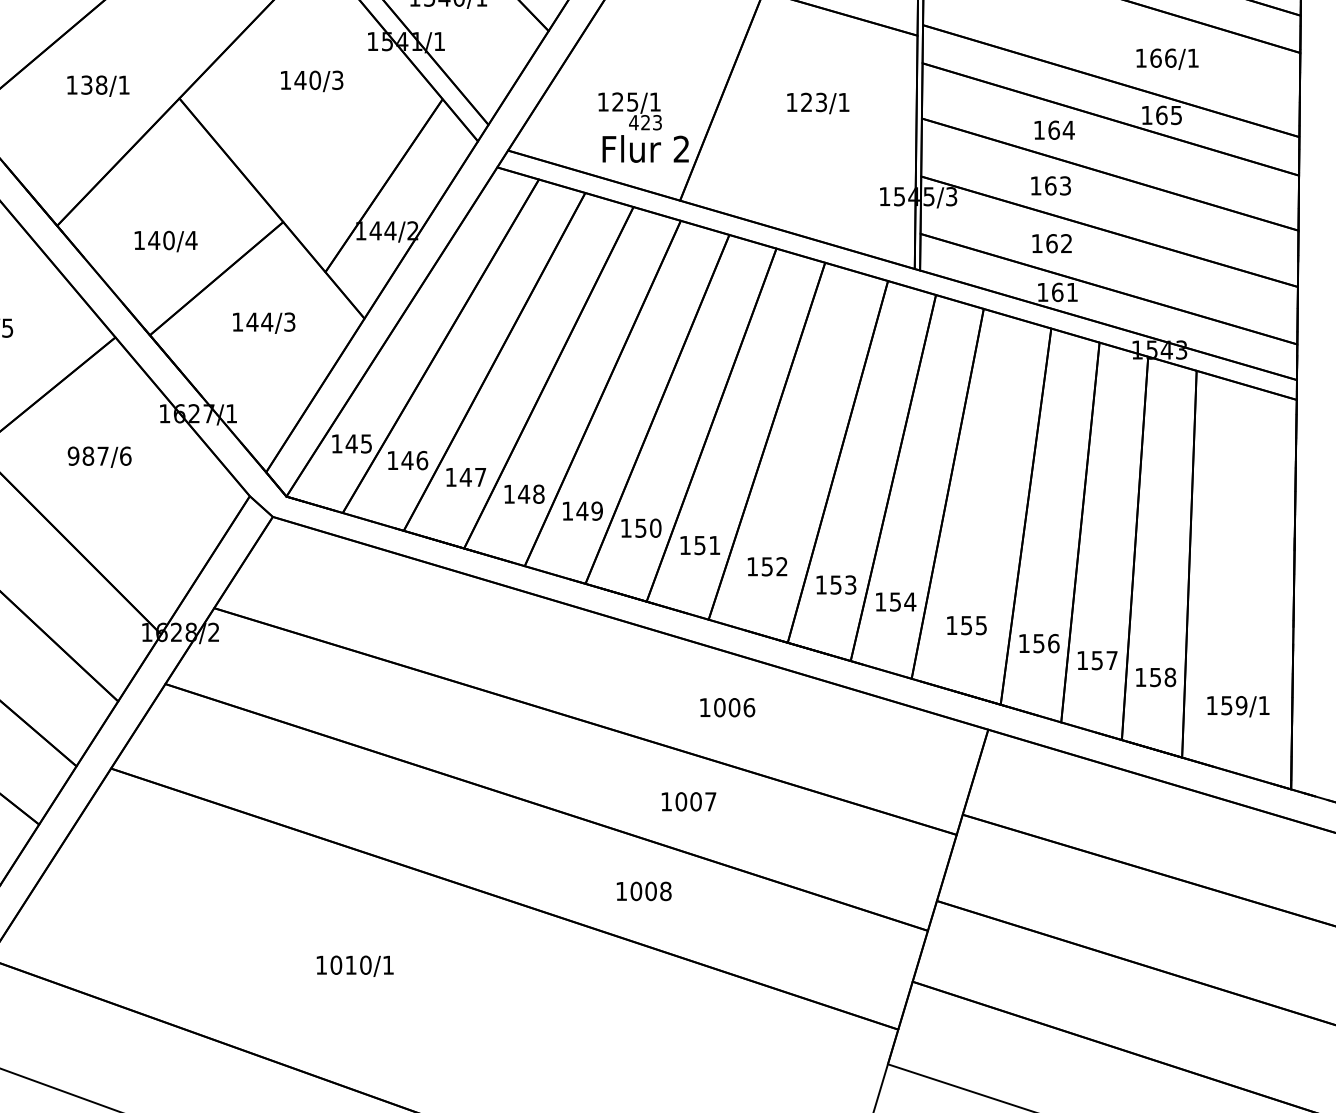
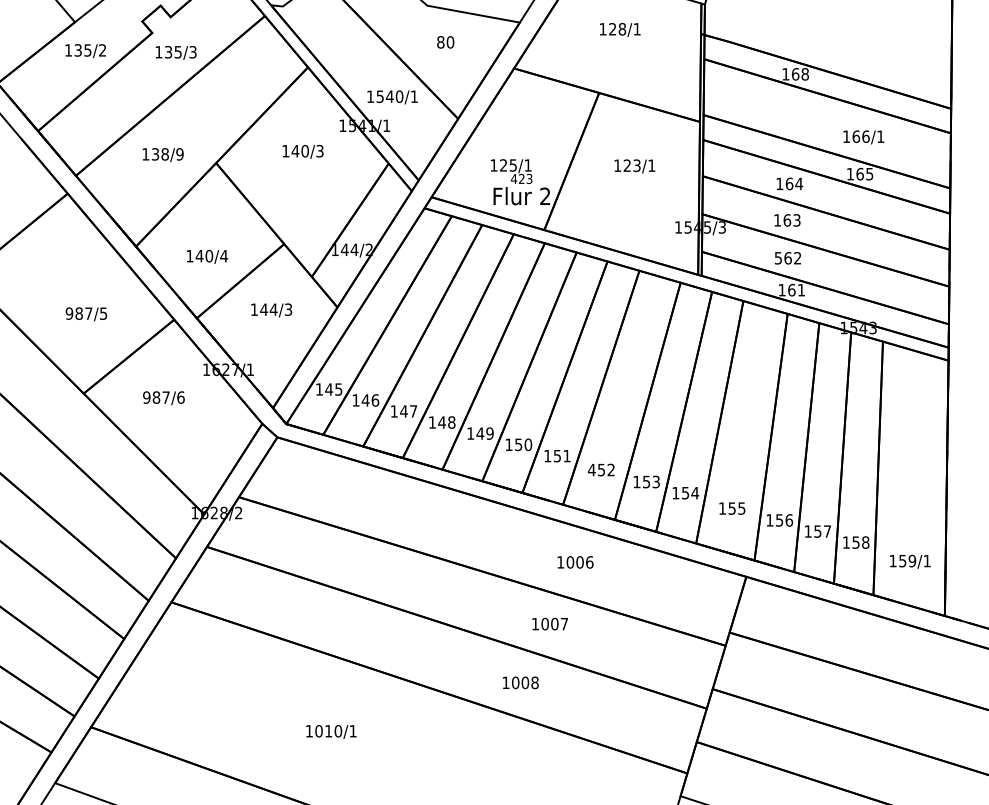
text: (123, 85) -> (179, 154), 138/1 -> 138/9
text: (1035, 244) -> (777, 258), 162 -> 562
text: (752, 565) -> (591, 469), 152 -> 452

